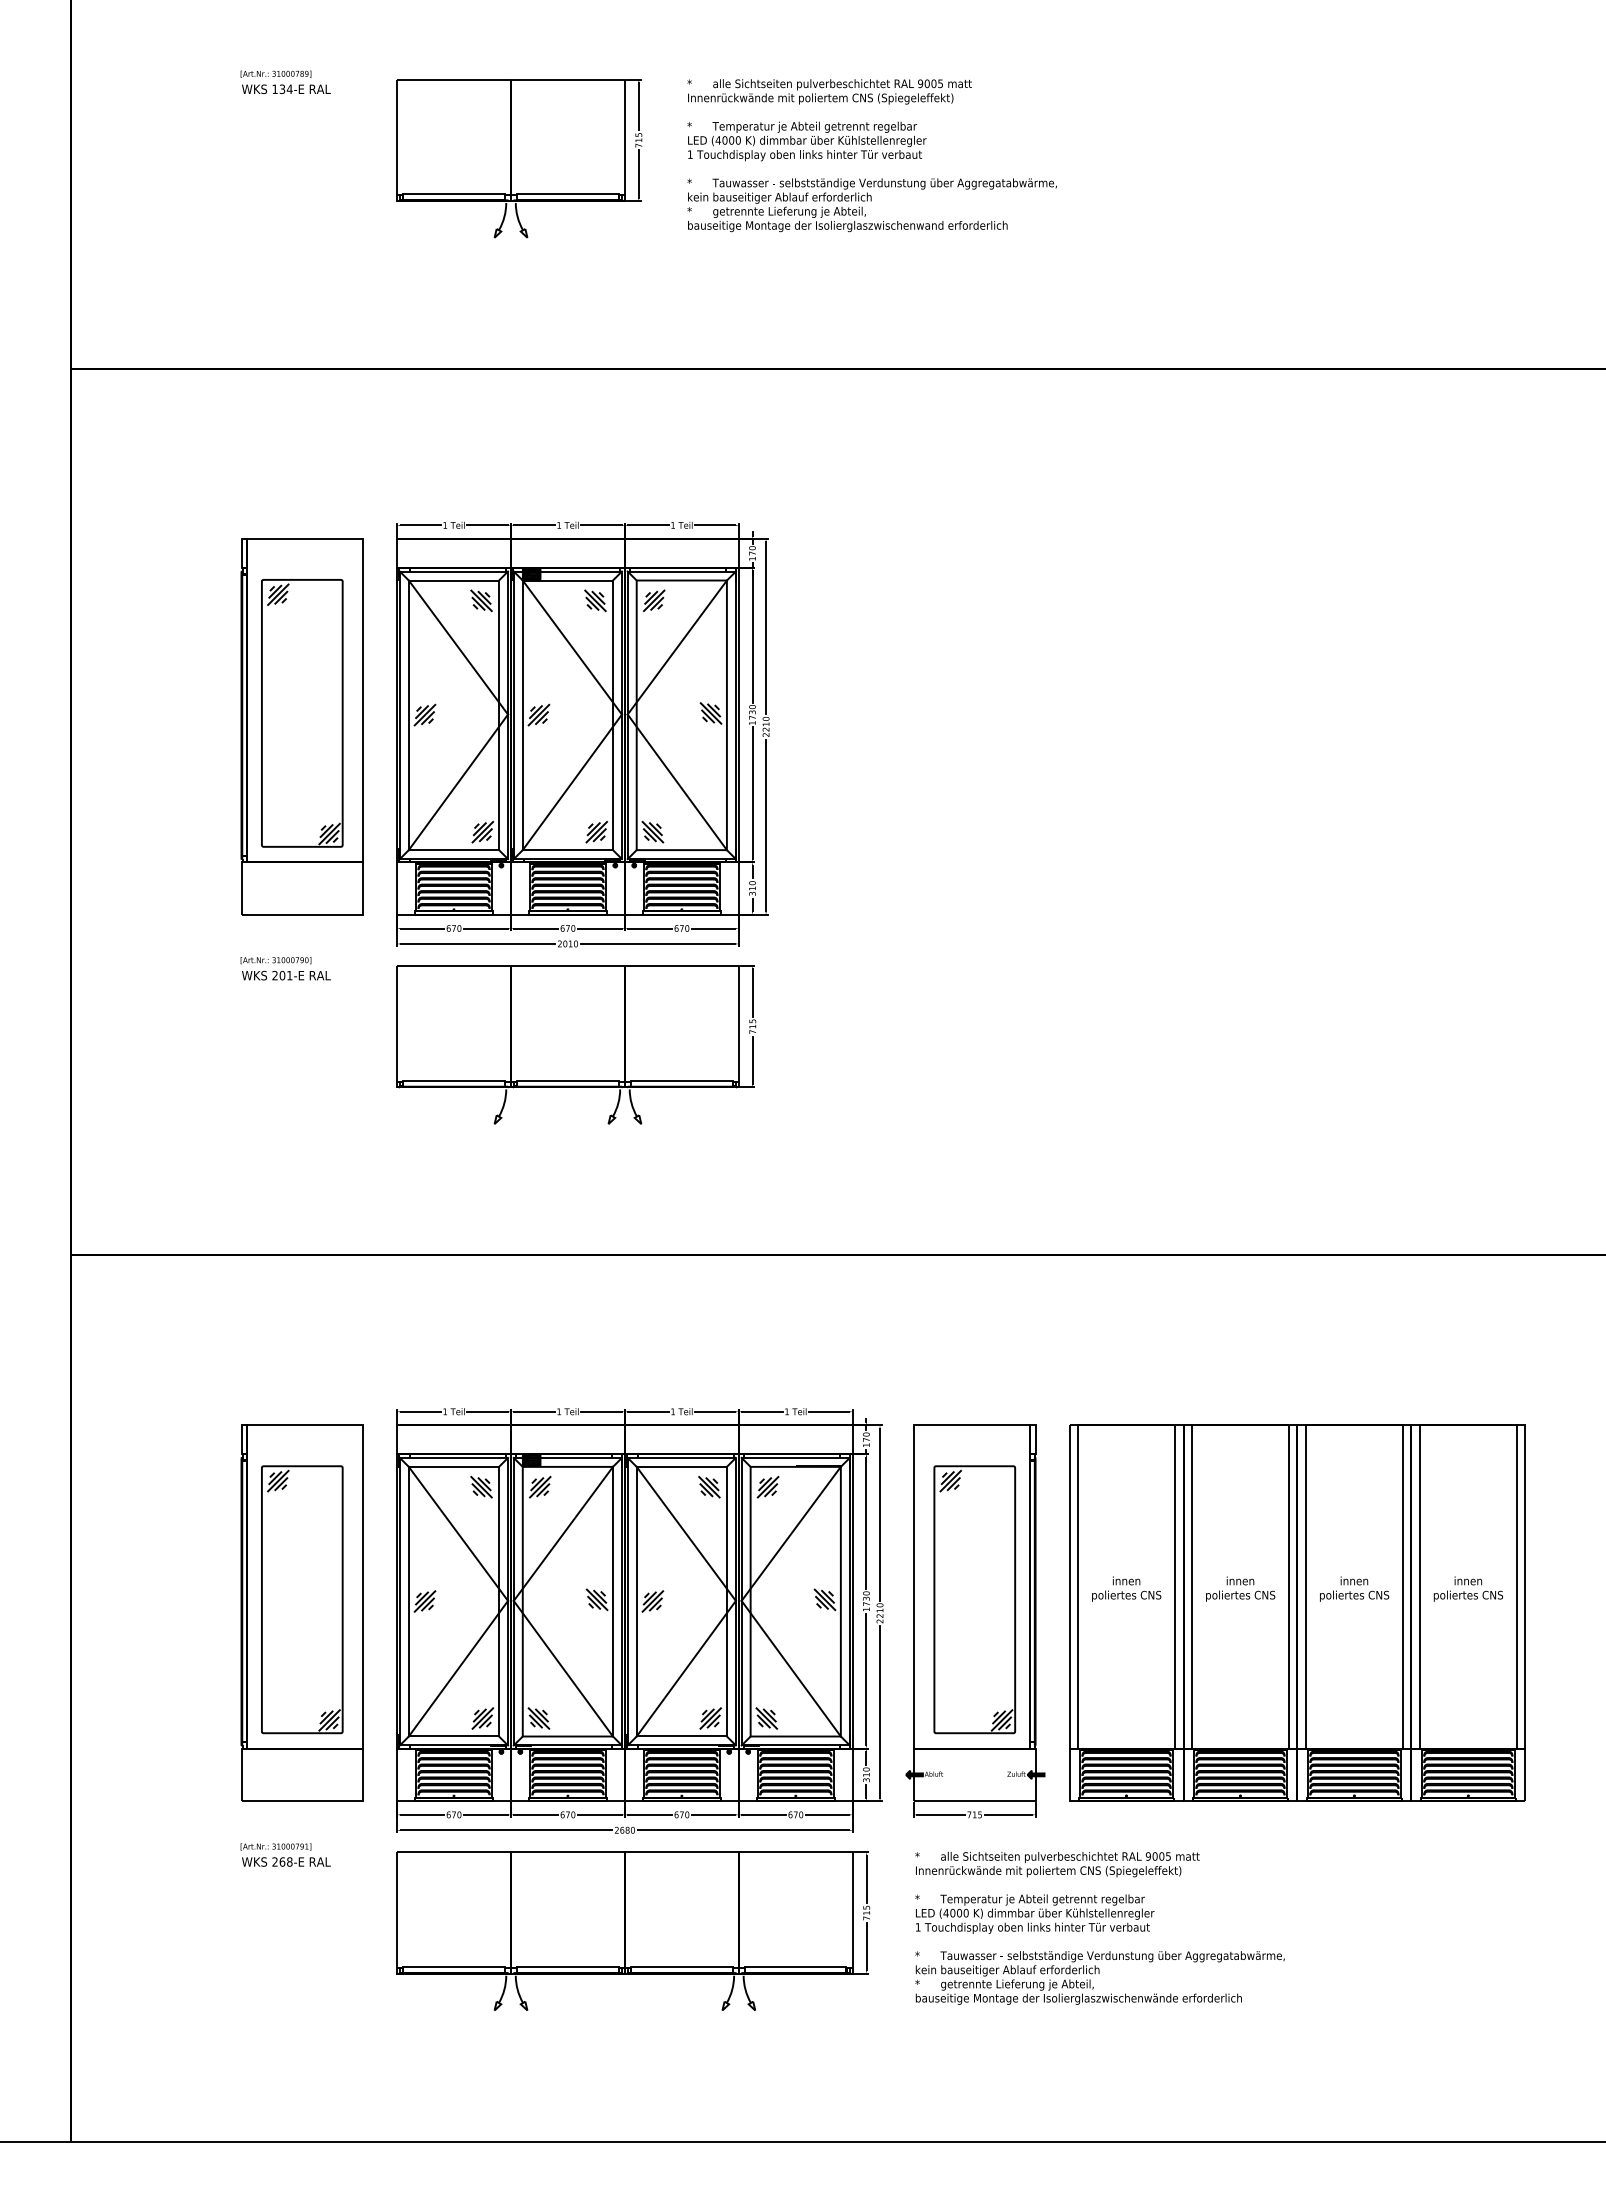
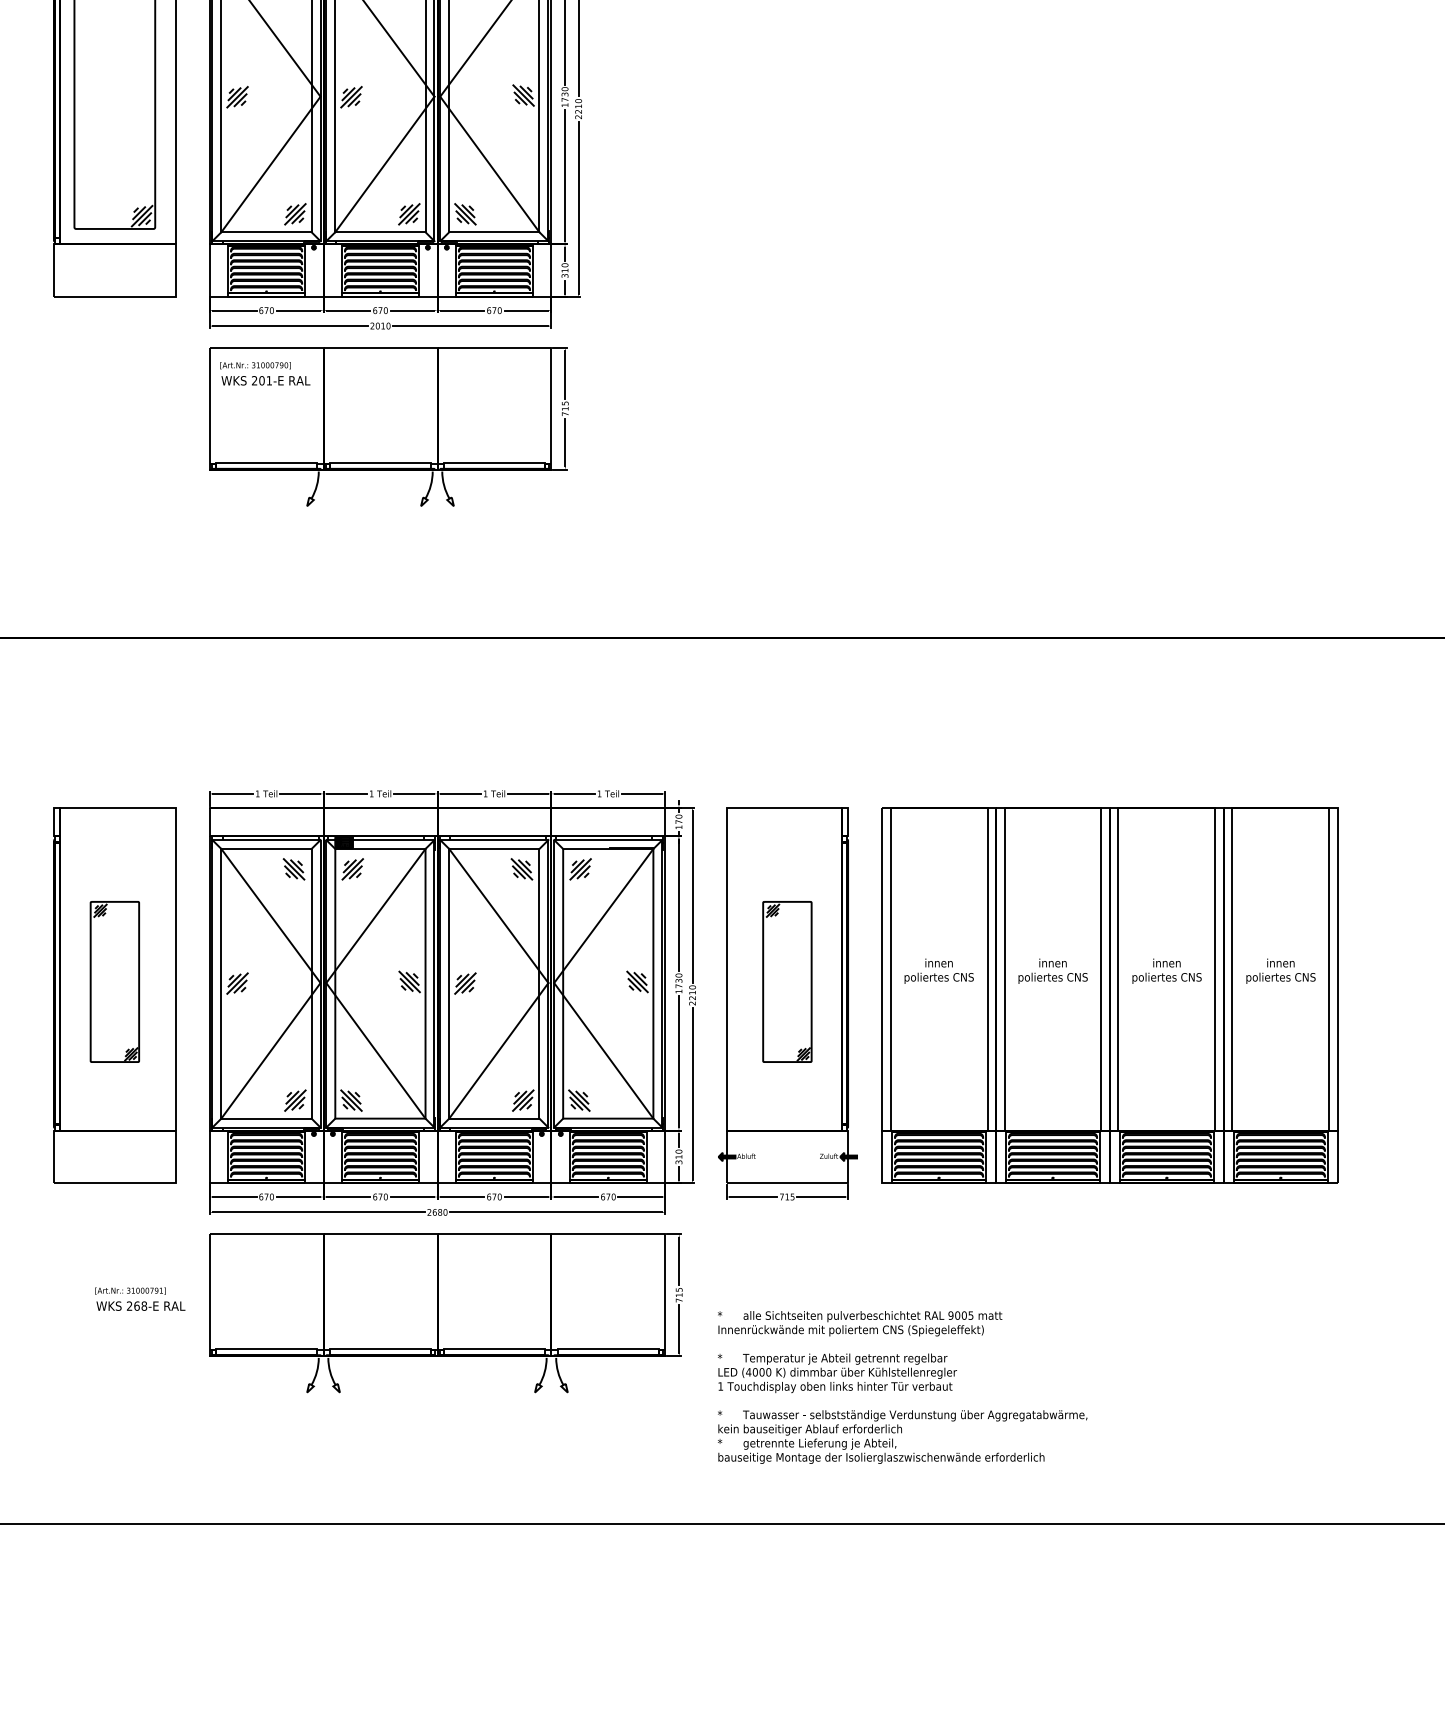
text: (285, 968) -> (265, 373), moved
part: (302, 1599) -> (115, 981), size x0.6
part: (974, 1599) -> (787, 981), size x0.6
text: (285, 1854) -> (140, 1298), moved
text: (1099, 1928) -> (902, 1387), moved

